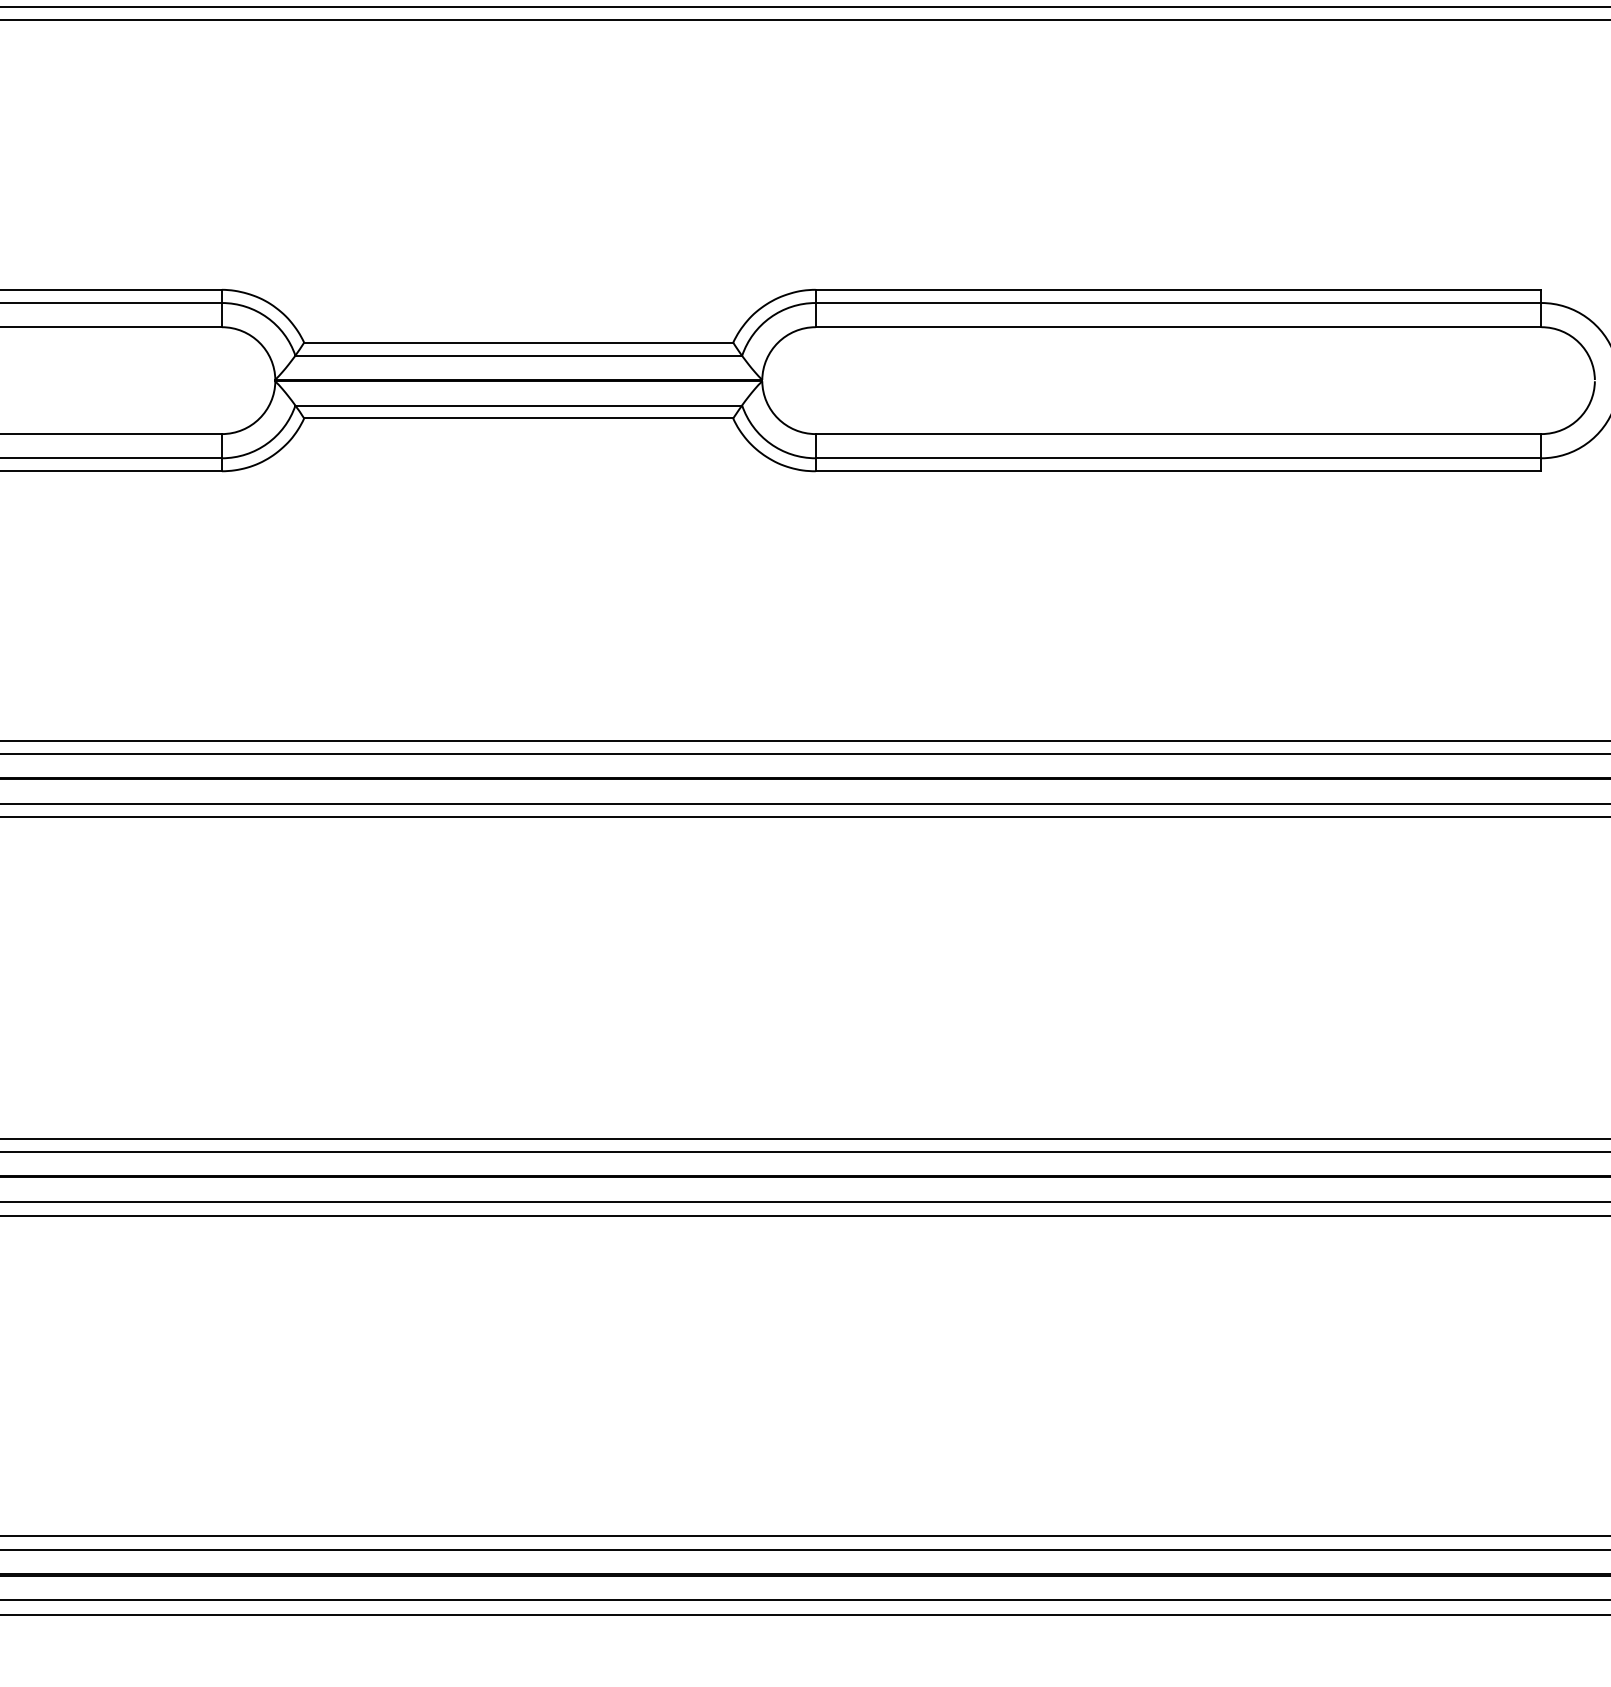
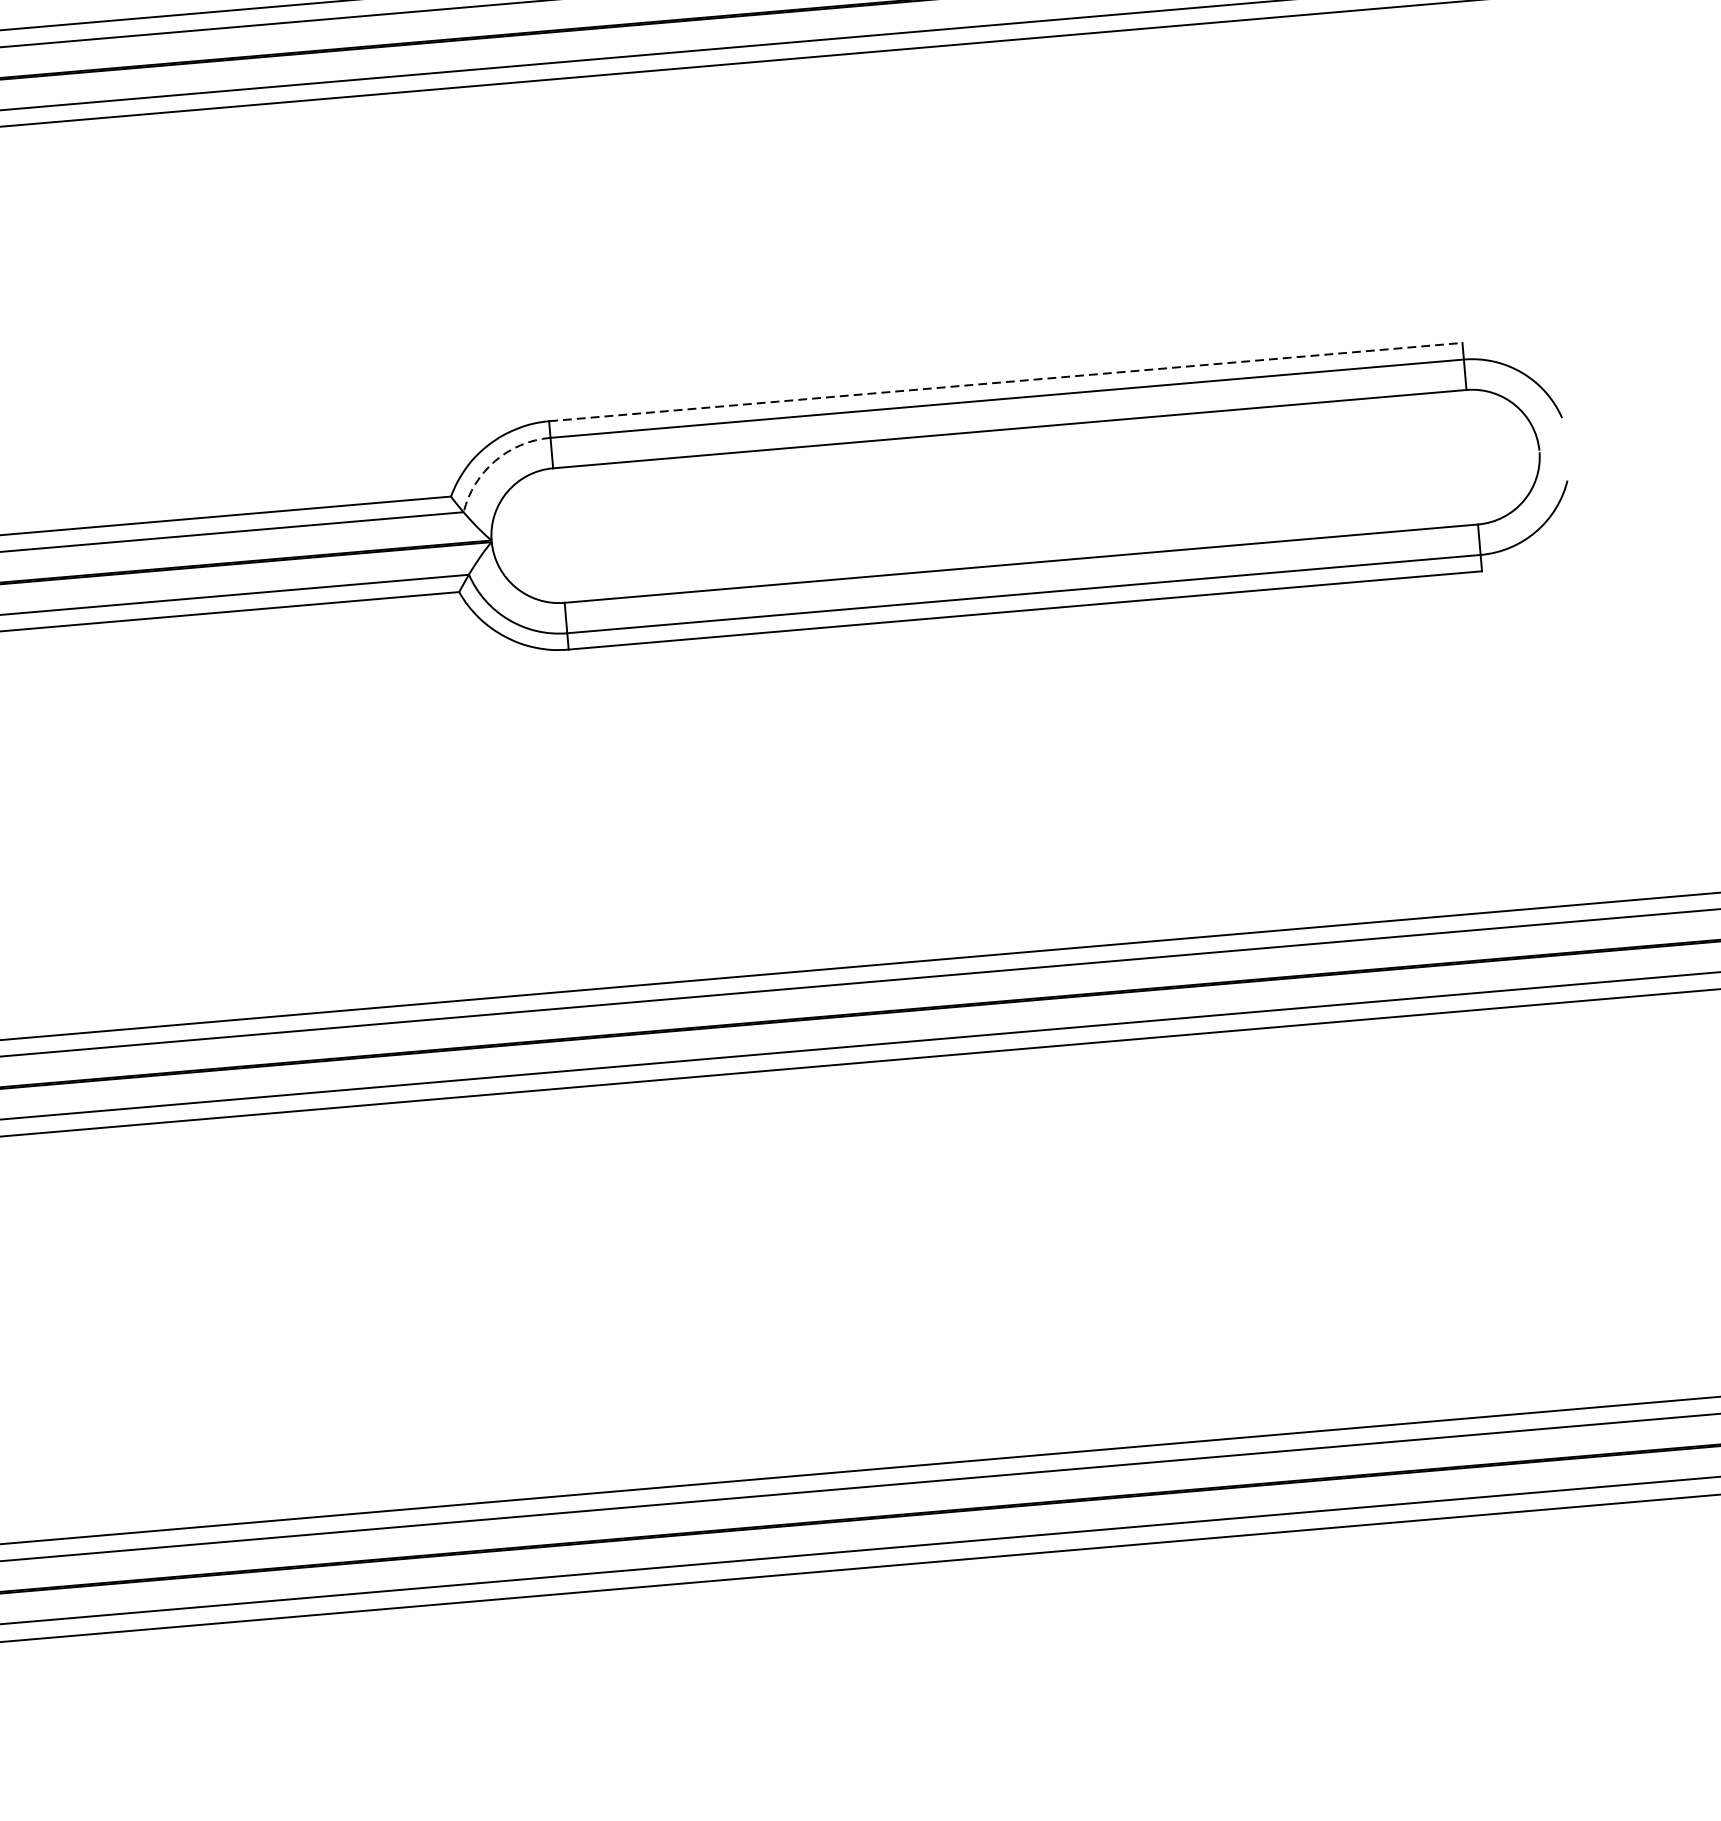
line: (1178, 289) -> (1005, 381), solid -> dashed
arc: (770, 317) -> (495, 460), solid -> dashed

